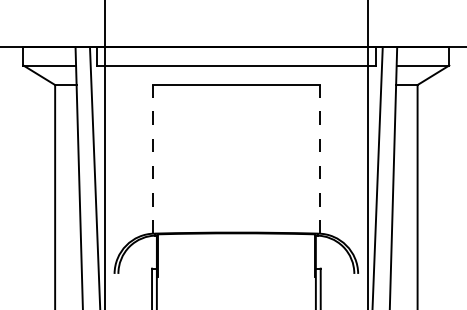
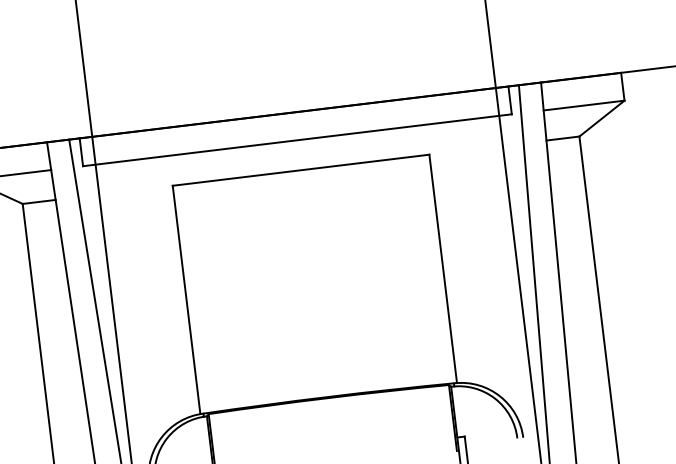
line: (152, 158) -> (185, 298), dashed -> solid
line: (319, 158) -> (442, 267), dashed -> solid

